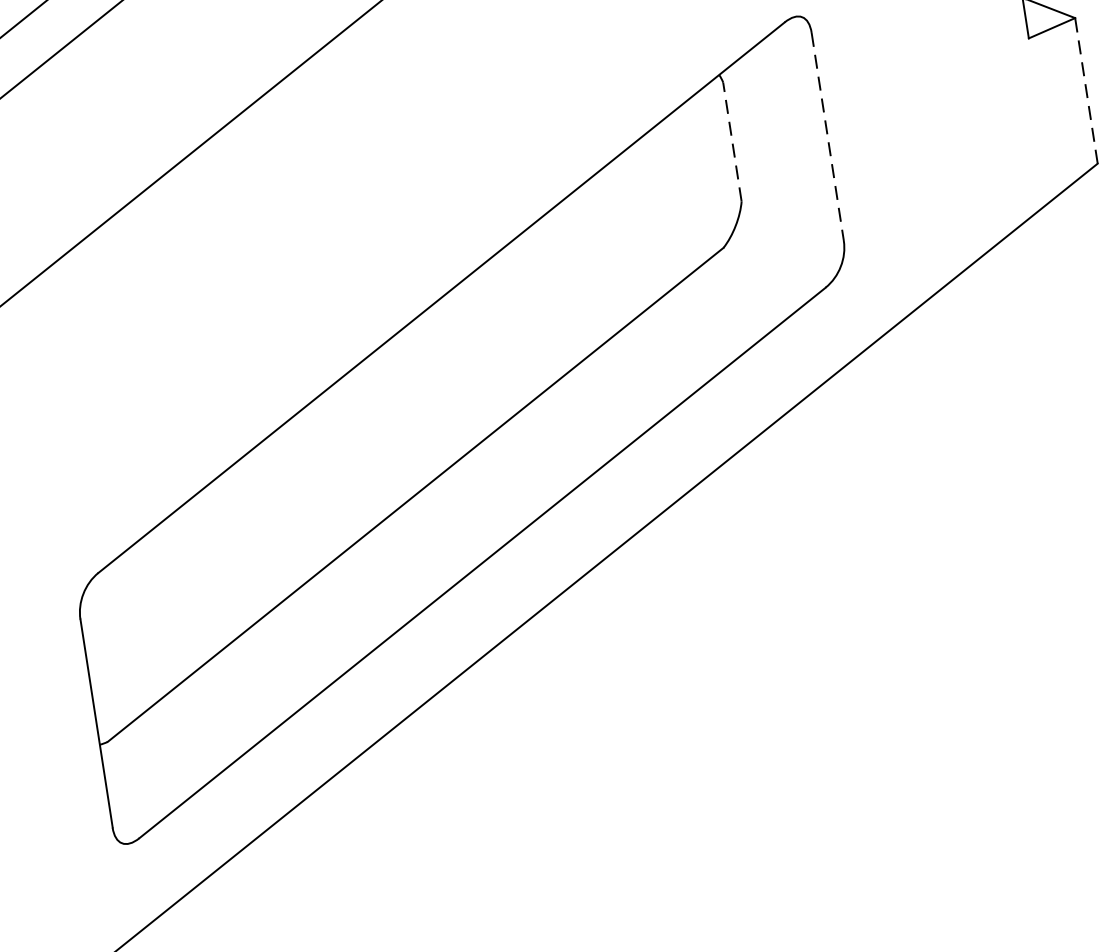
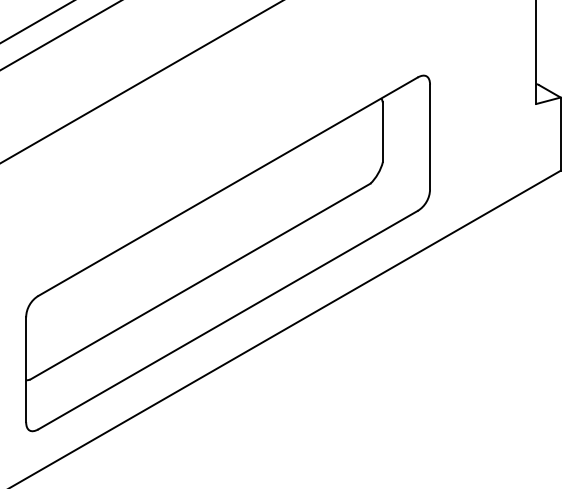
line: (1086, 91) -> (560, 134), dashed -> solid
line: (828, 137) -> (430, 137), dashed -> solid
line: (731, 142) -> (382, 132), dashed -> solid

